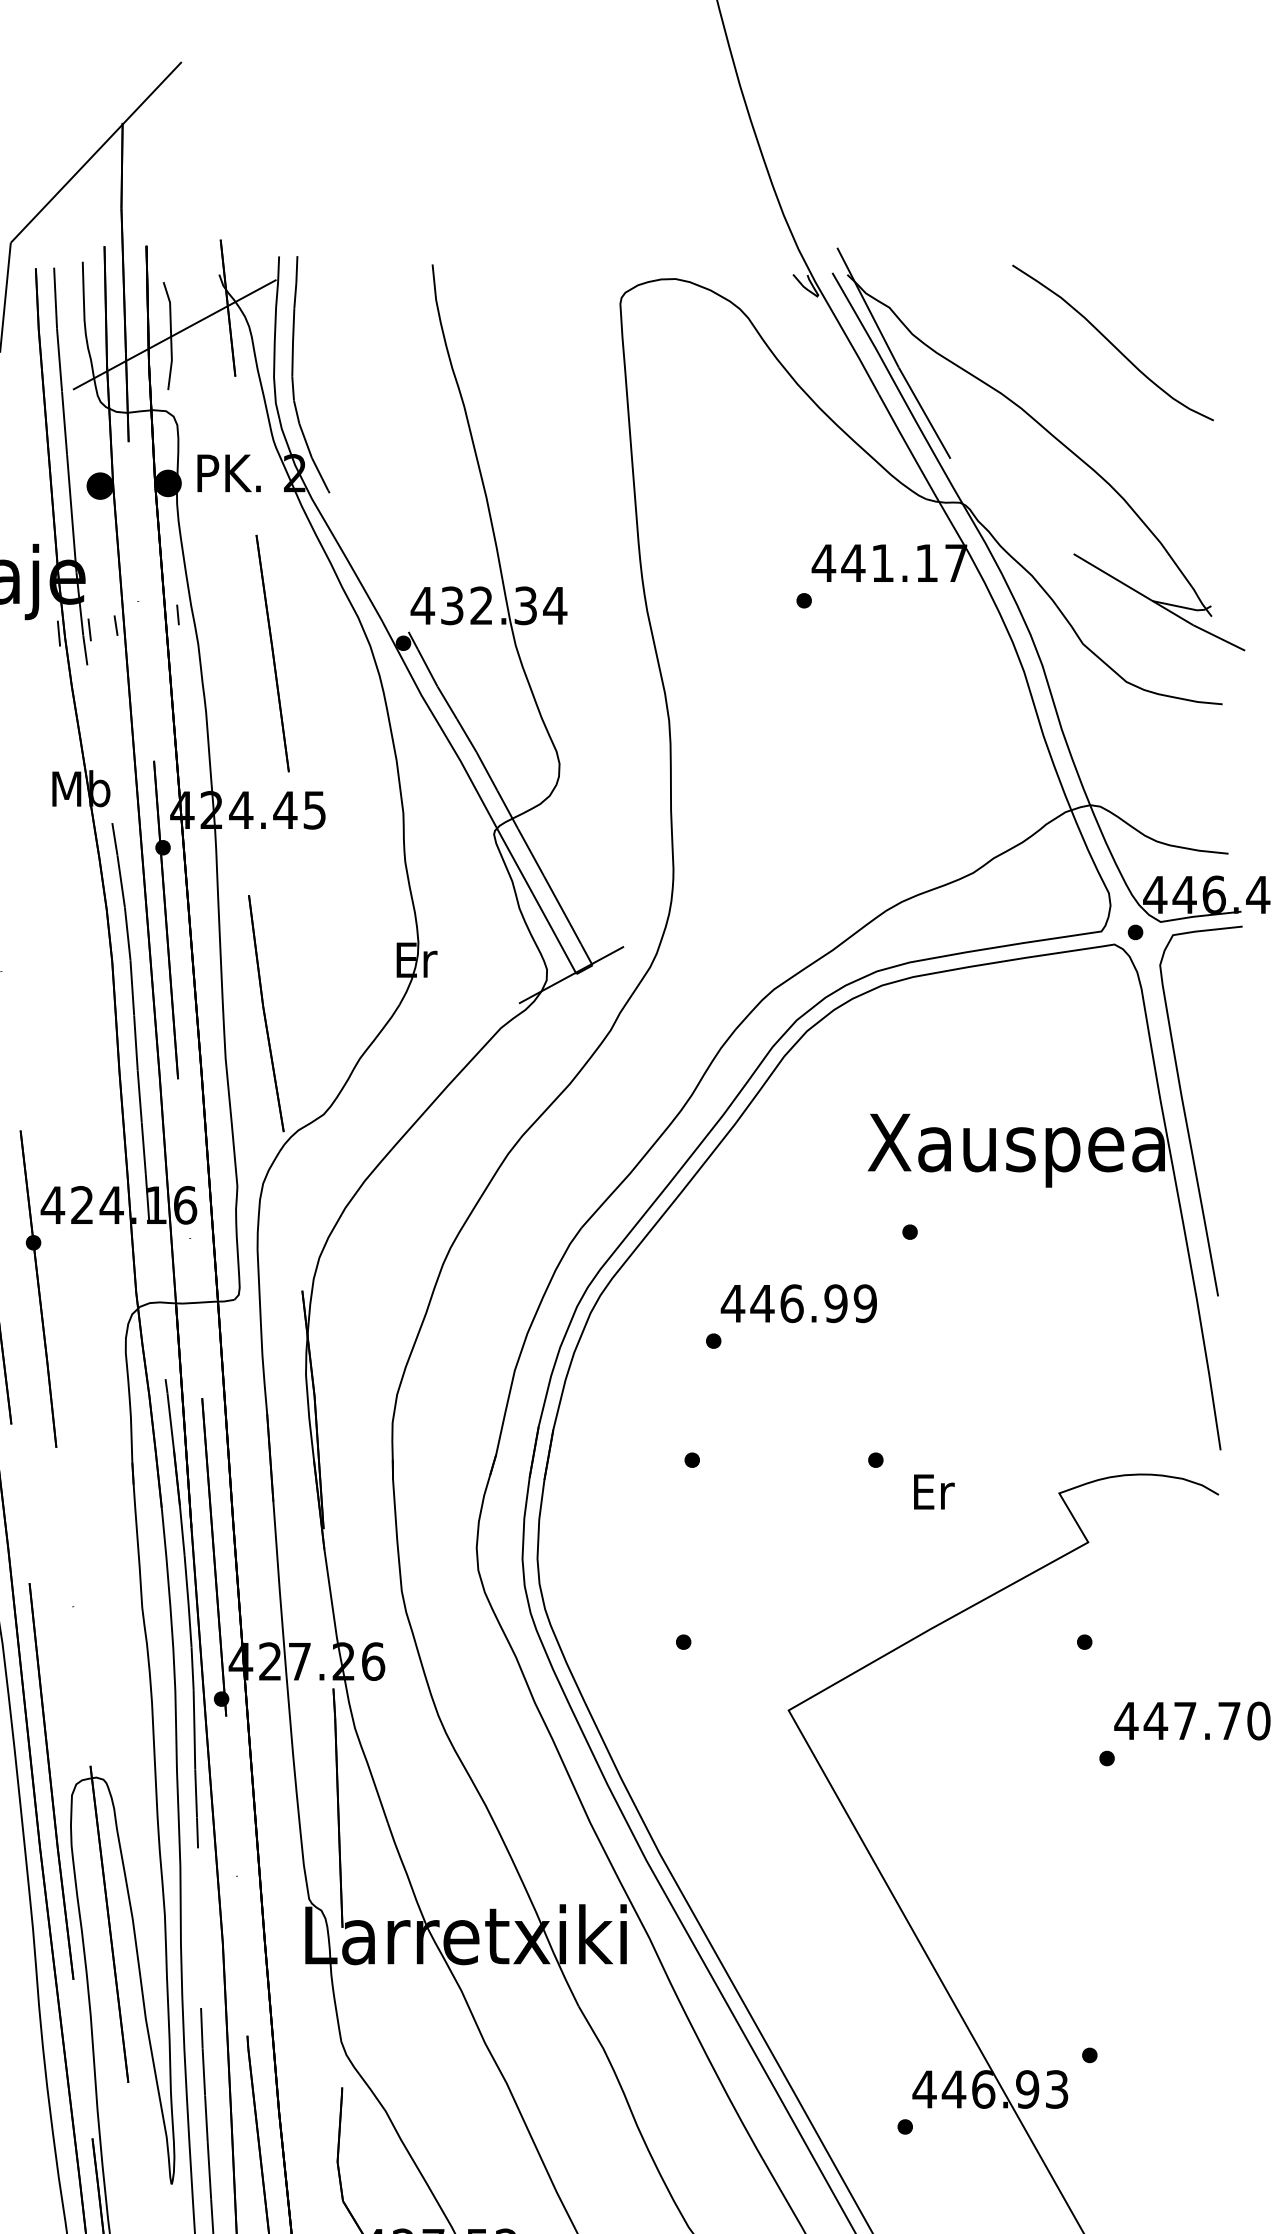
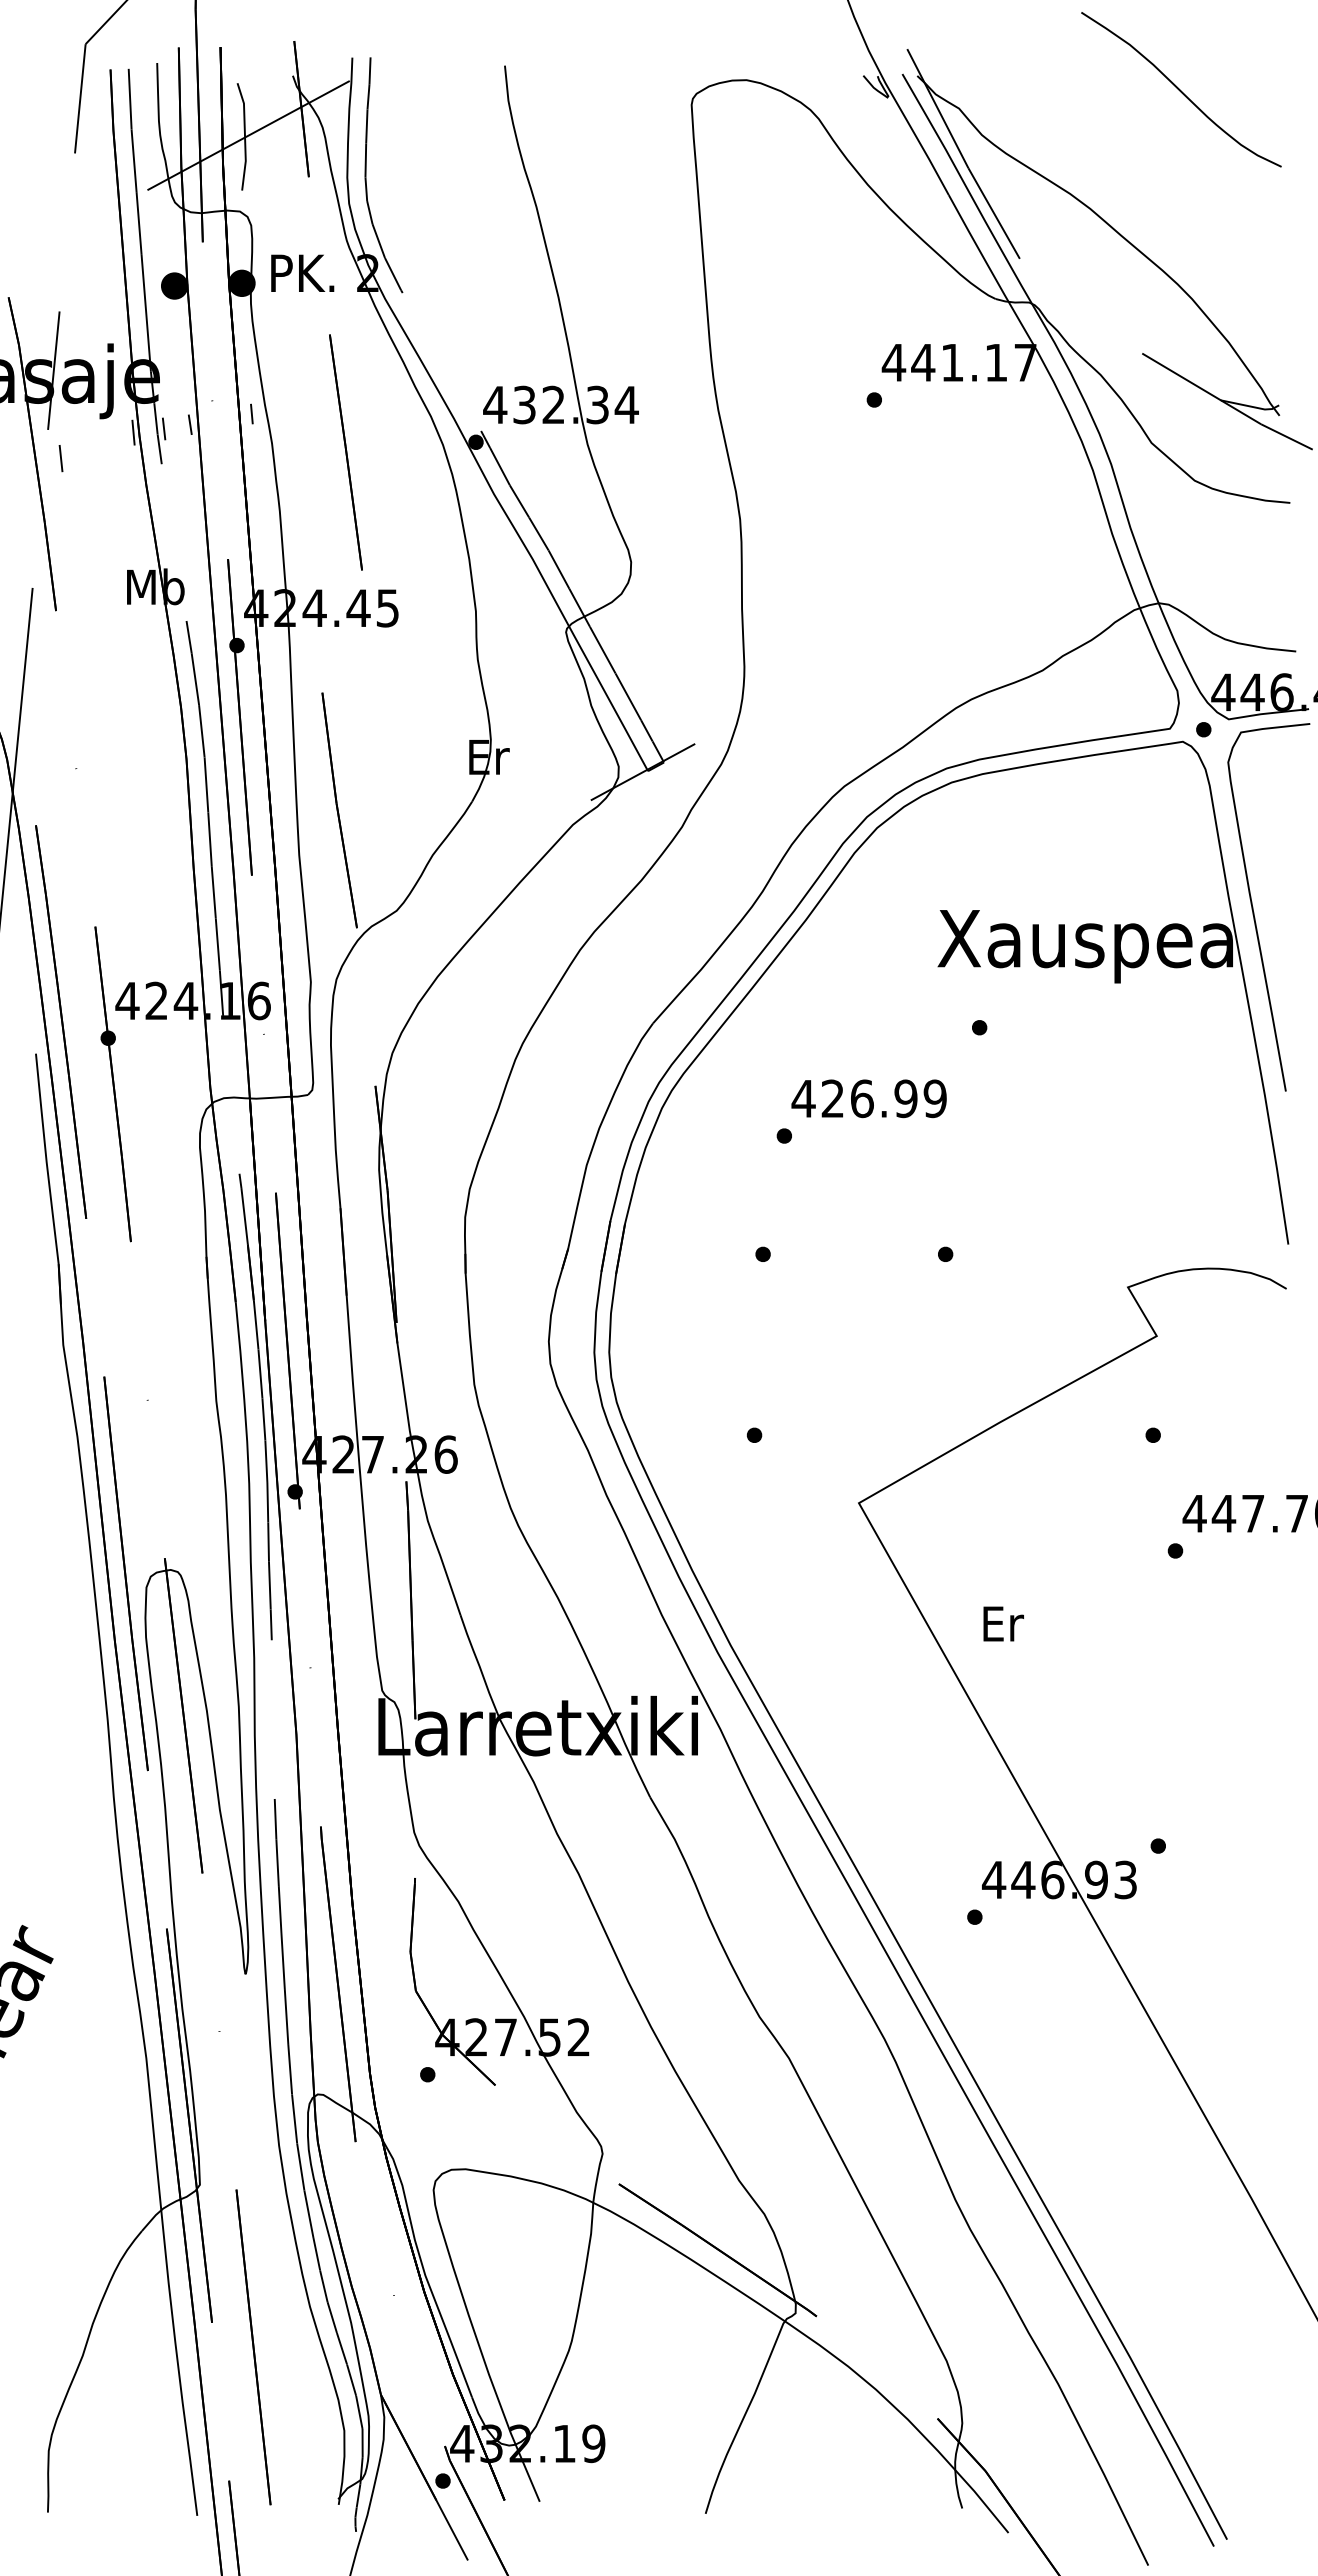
curve: (1112, 342) -> (1180, 89), moved
text: (762, 1303) -> (832, 1098), 446.99 -> 426.99
text: (934, 1491) -> (1003, 1623), moved

